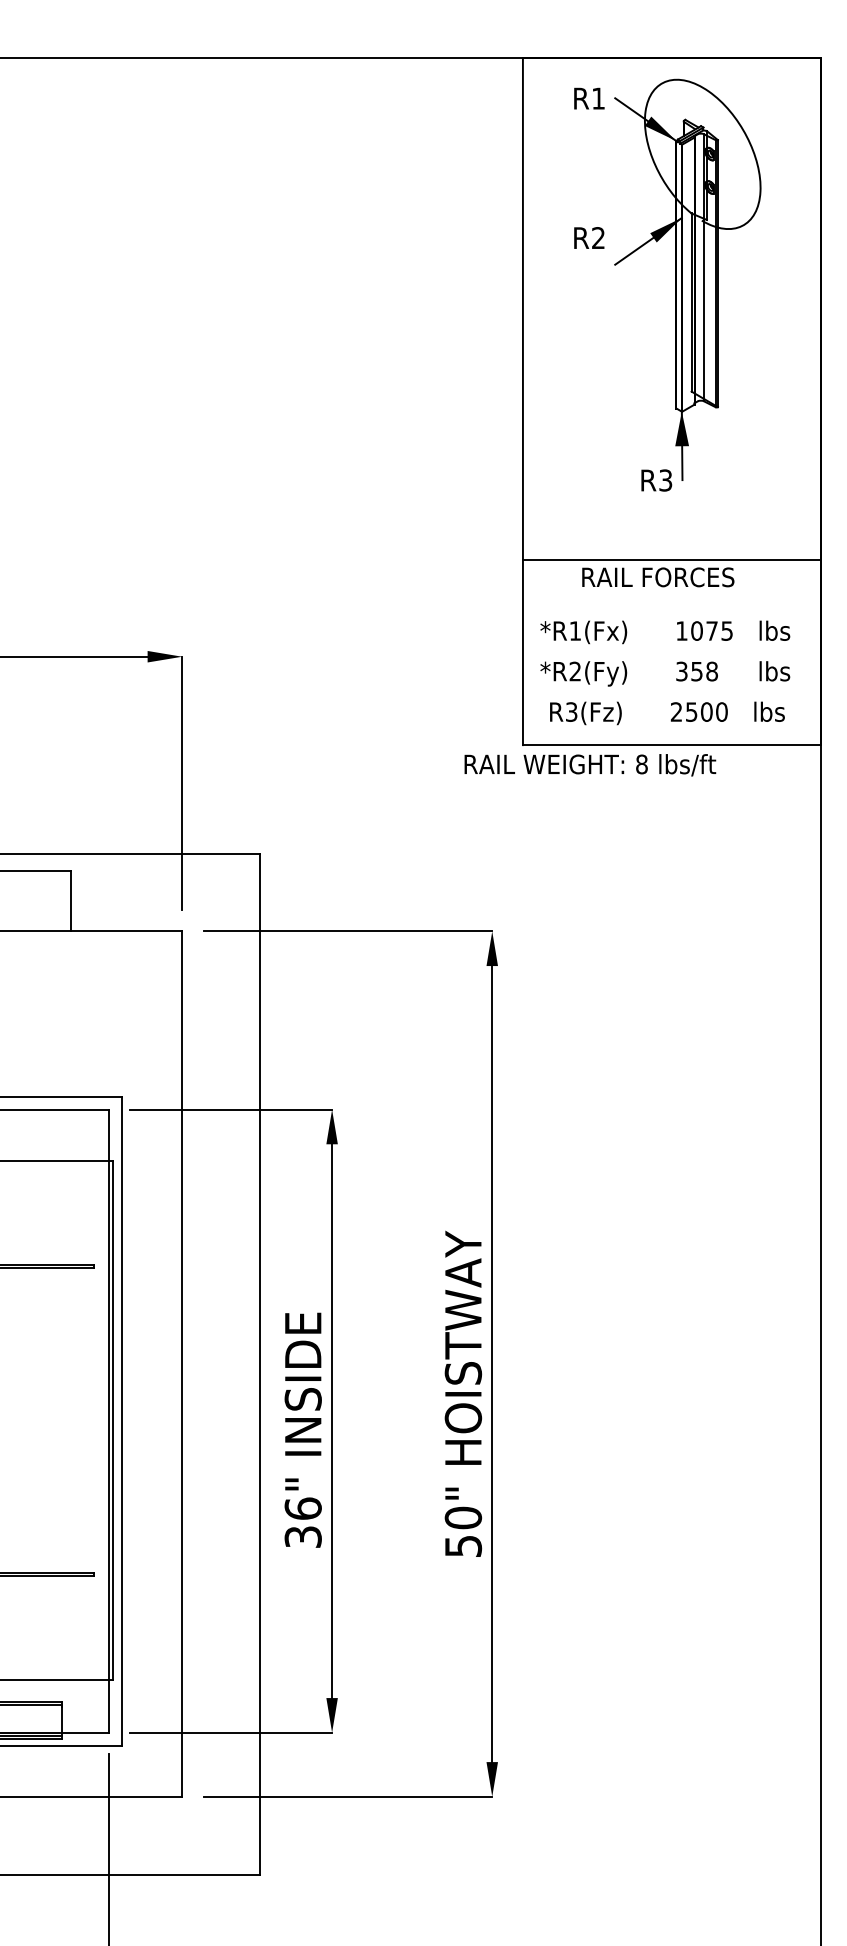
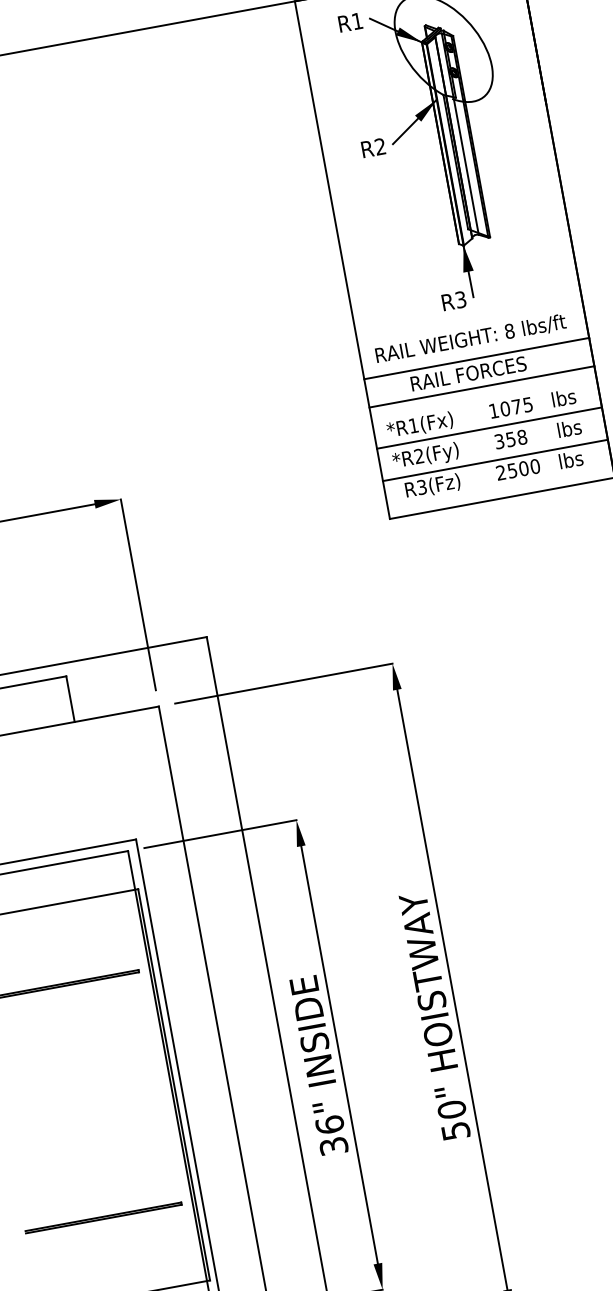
text: (589, 237) -> (373, 147), moved
line: (671, 597) -> (481, 387), added
line: (671, 651) -> (488, 427), added
line: (671, 694) -> (494, 460), added
text: (590, 765) -> (471, 339), moved

